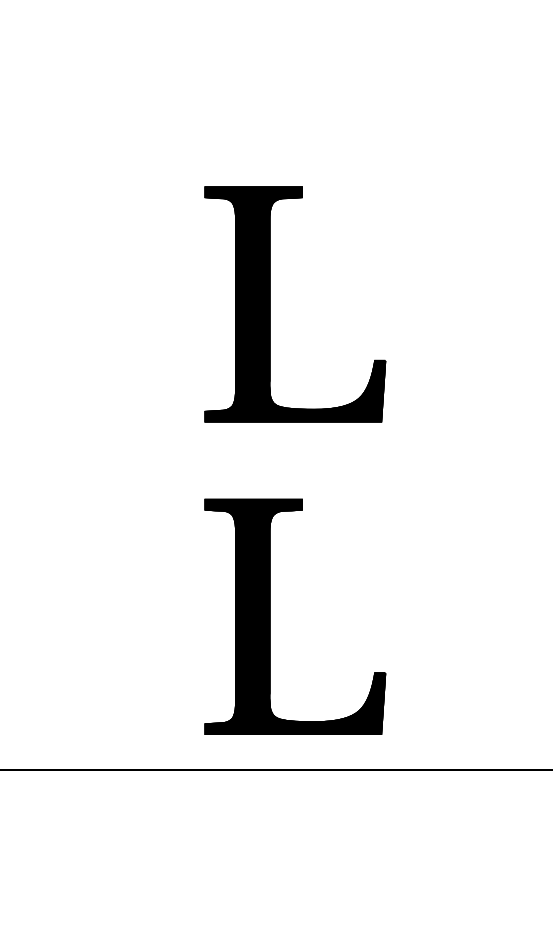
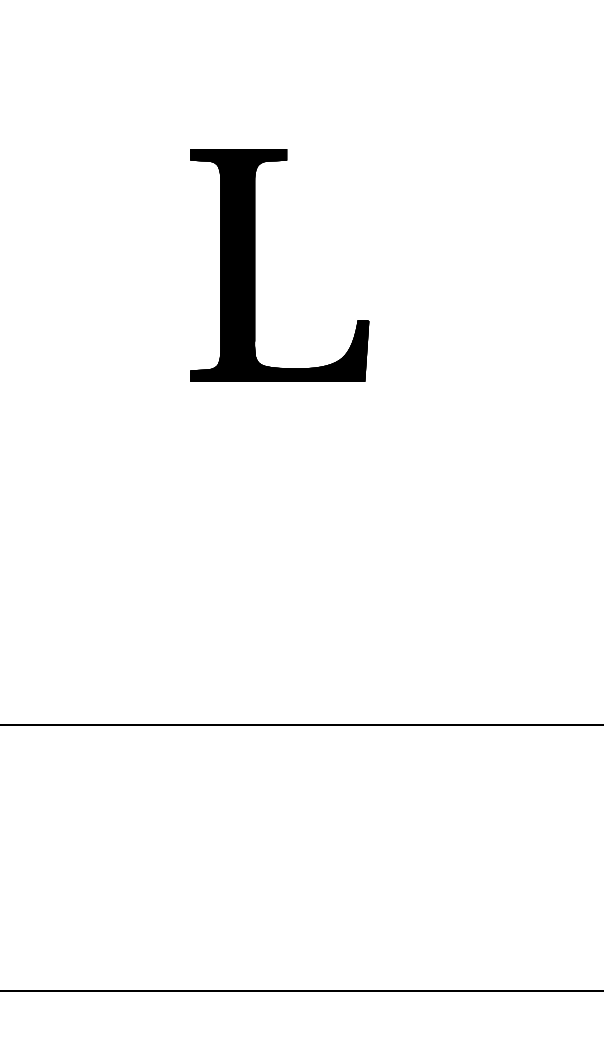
part: (270, 616) -> (255, 573), removed

